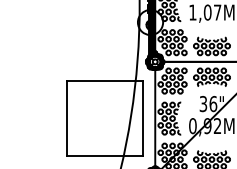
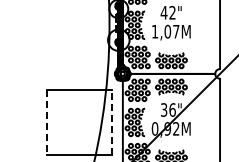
line: (143, 118) -> (112, 122), solid -> dashed
line: (67, 119) -> (47, 123), solid -> dashed

